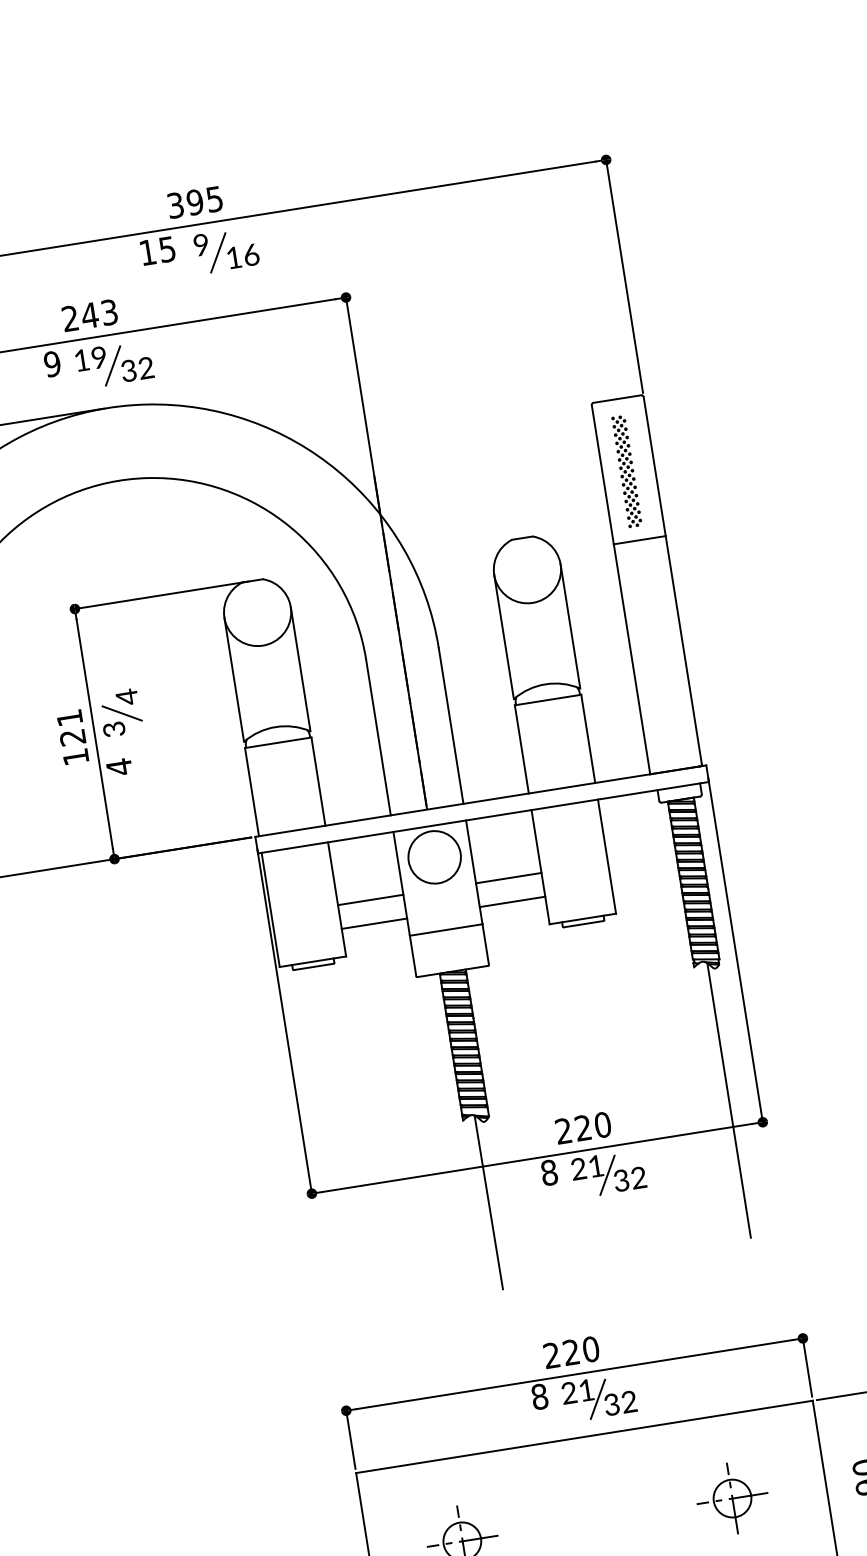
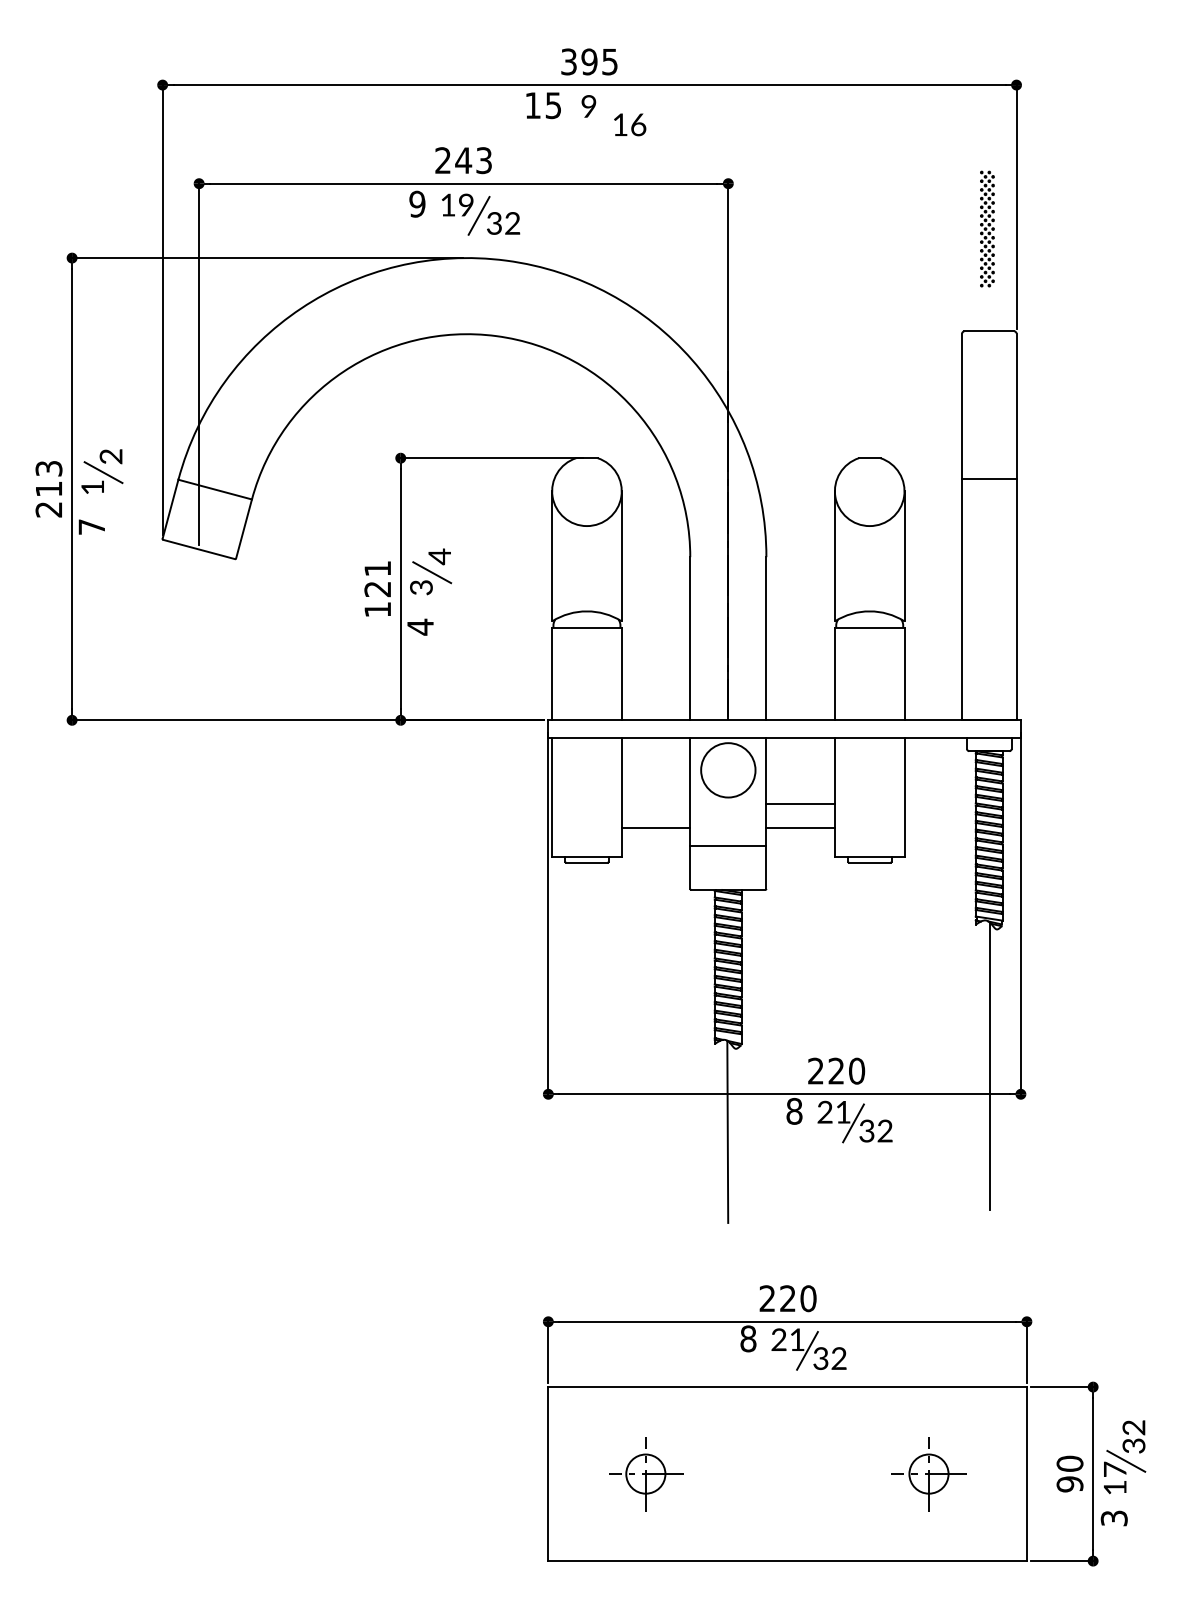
line: (217, 253) -> (604, 117), removed
part: (626, 471) -> (987, 228), moved
line: (370, 900) -> (655, 803), removed

